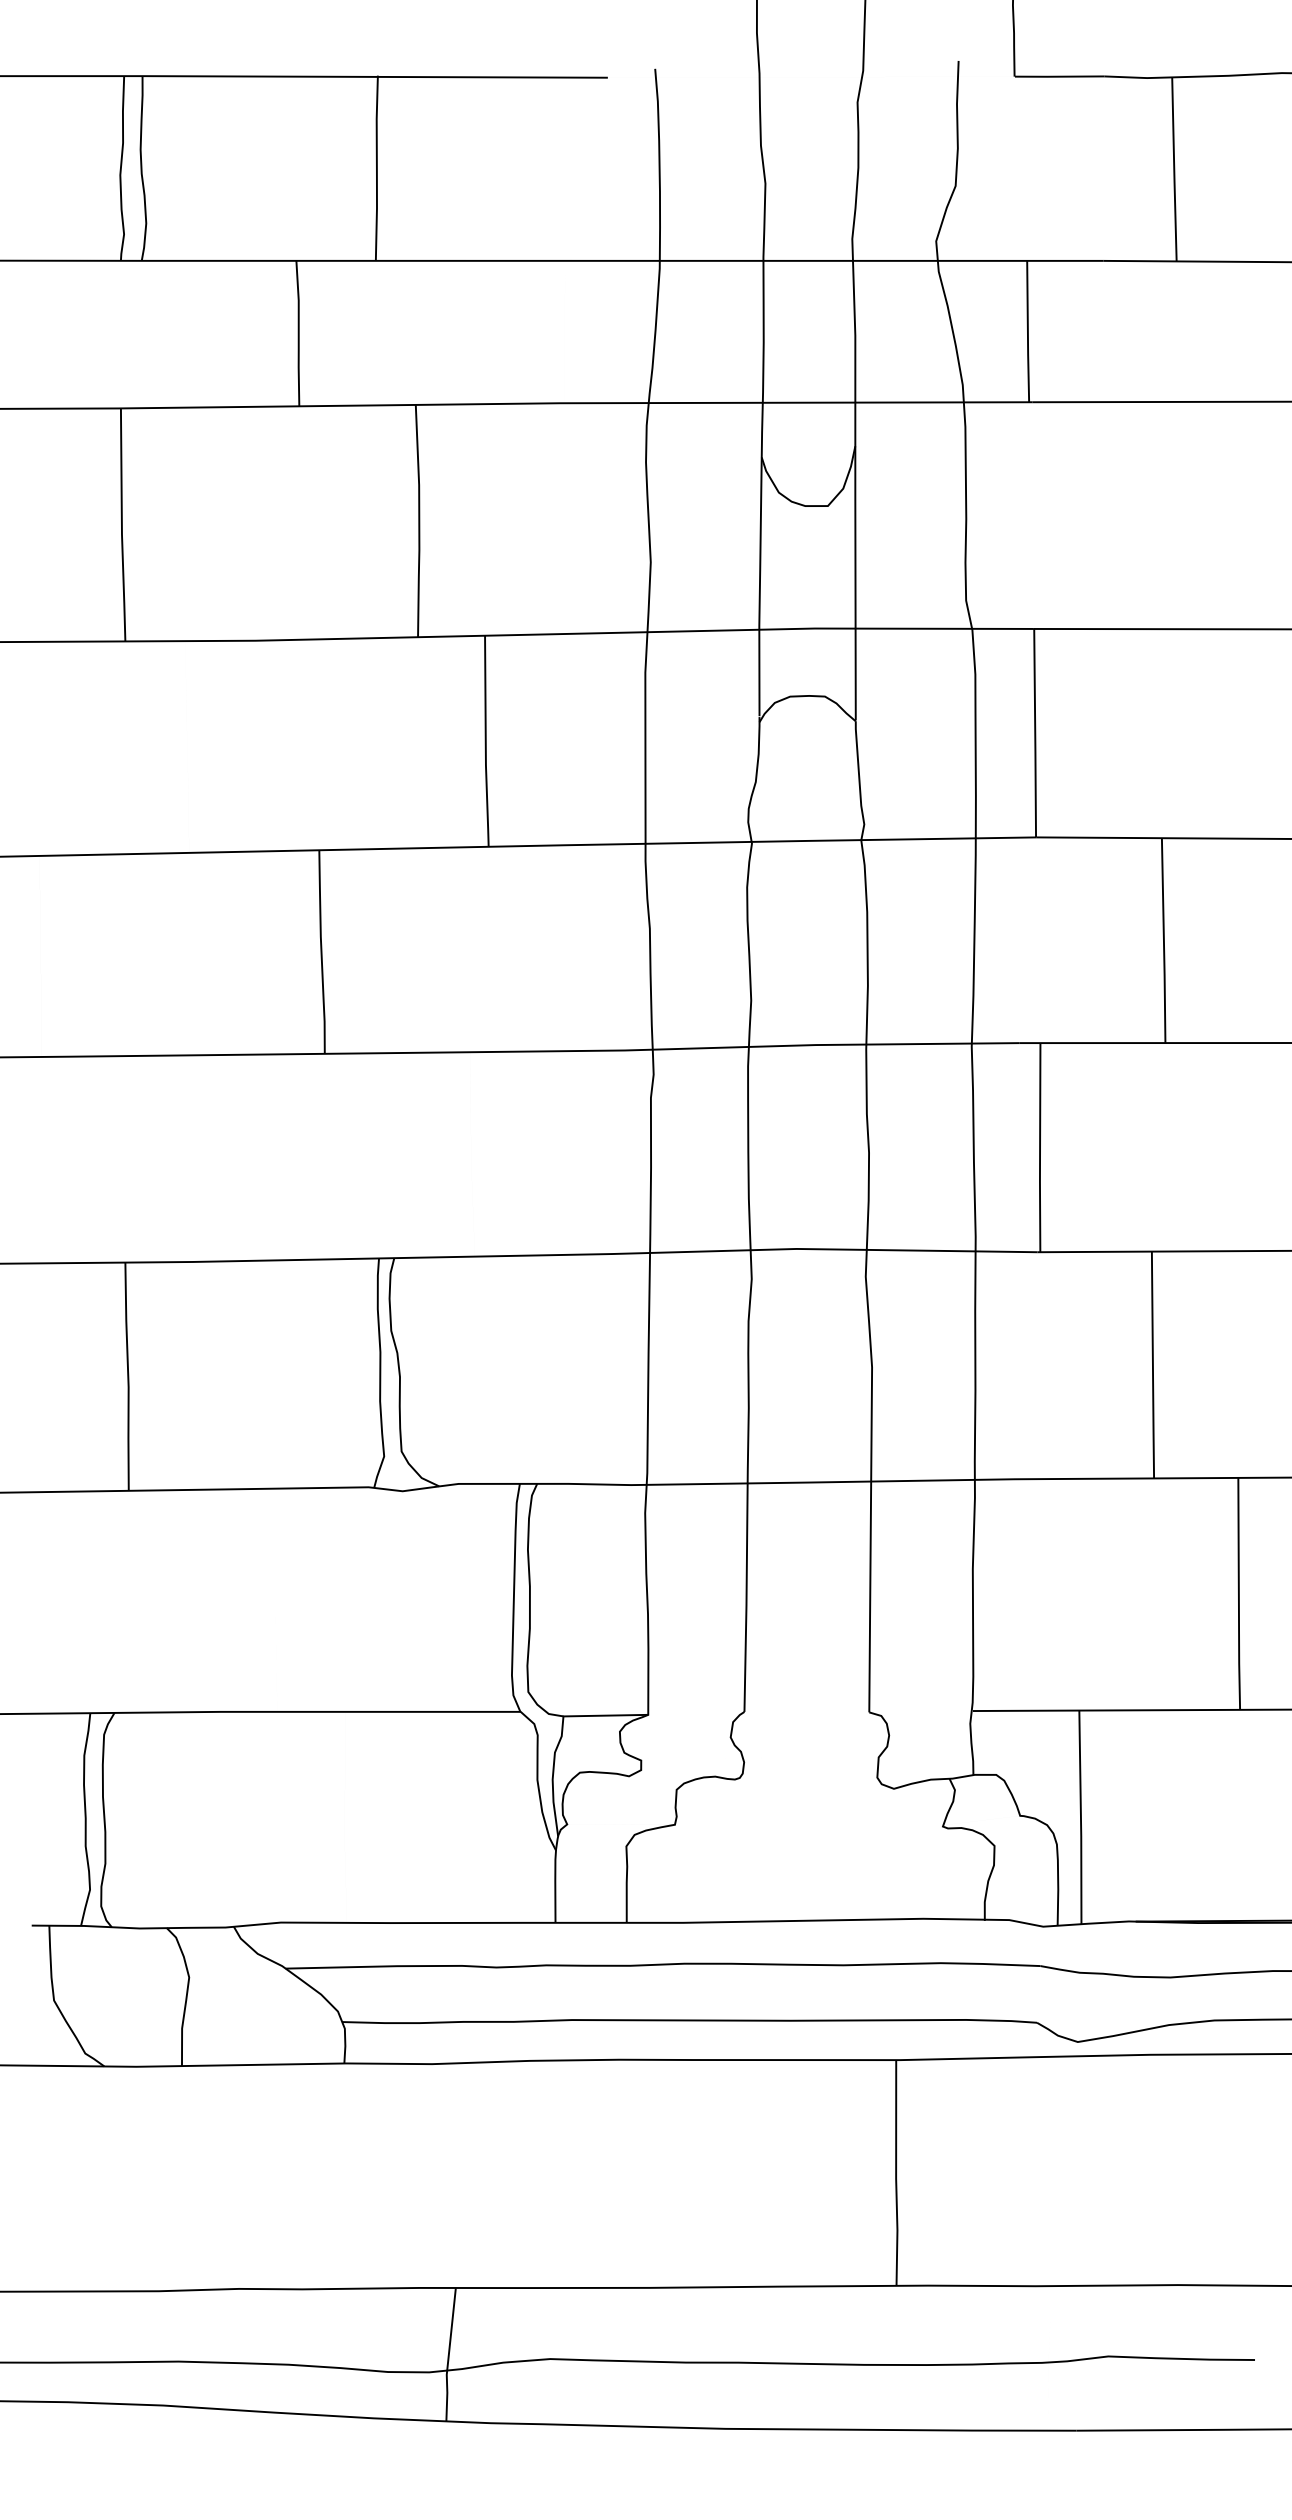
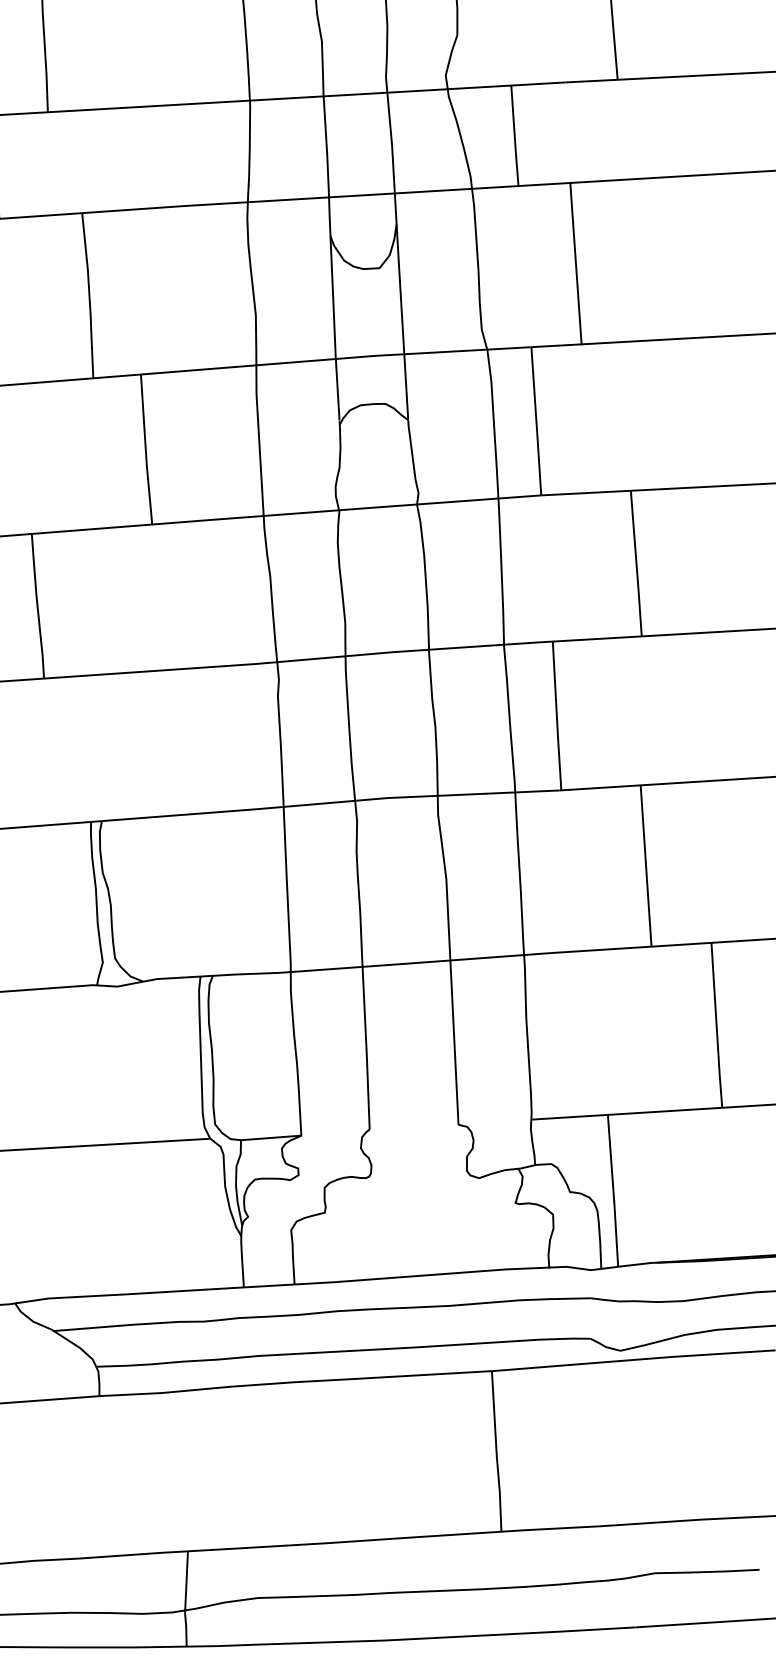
line: (1102, 515) -> (575, 263), added

